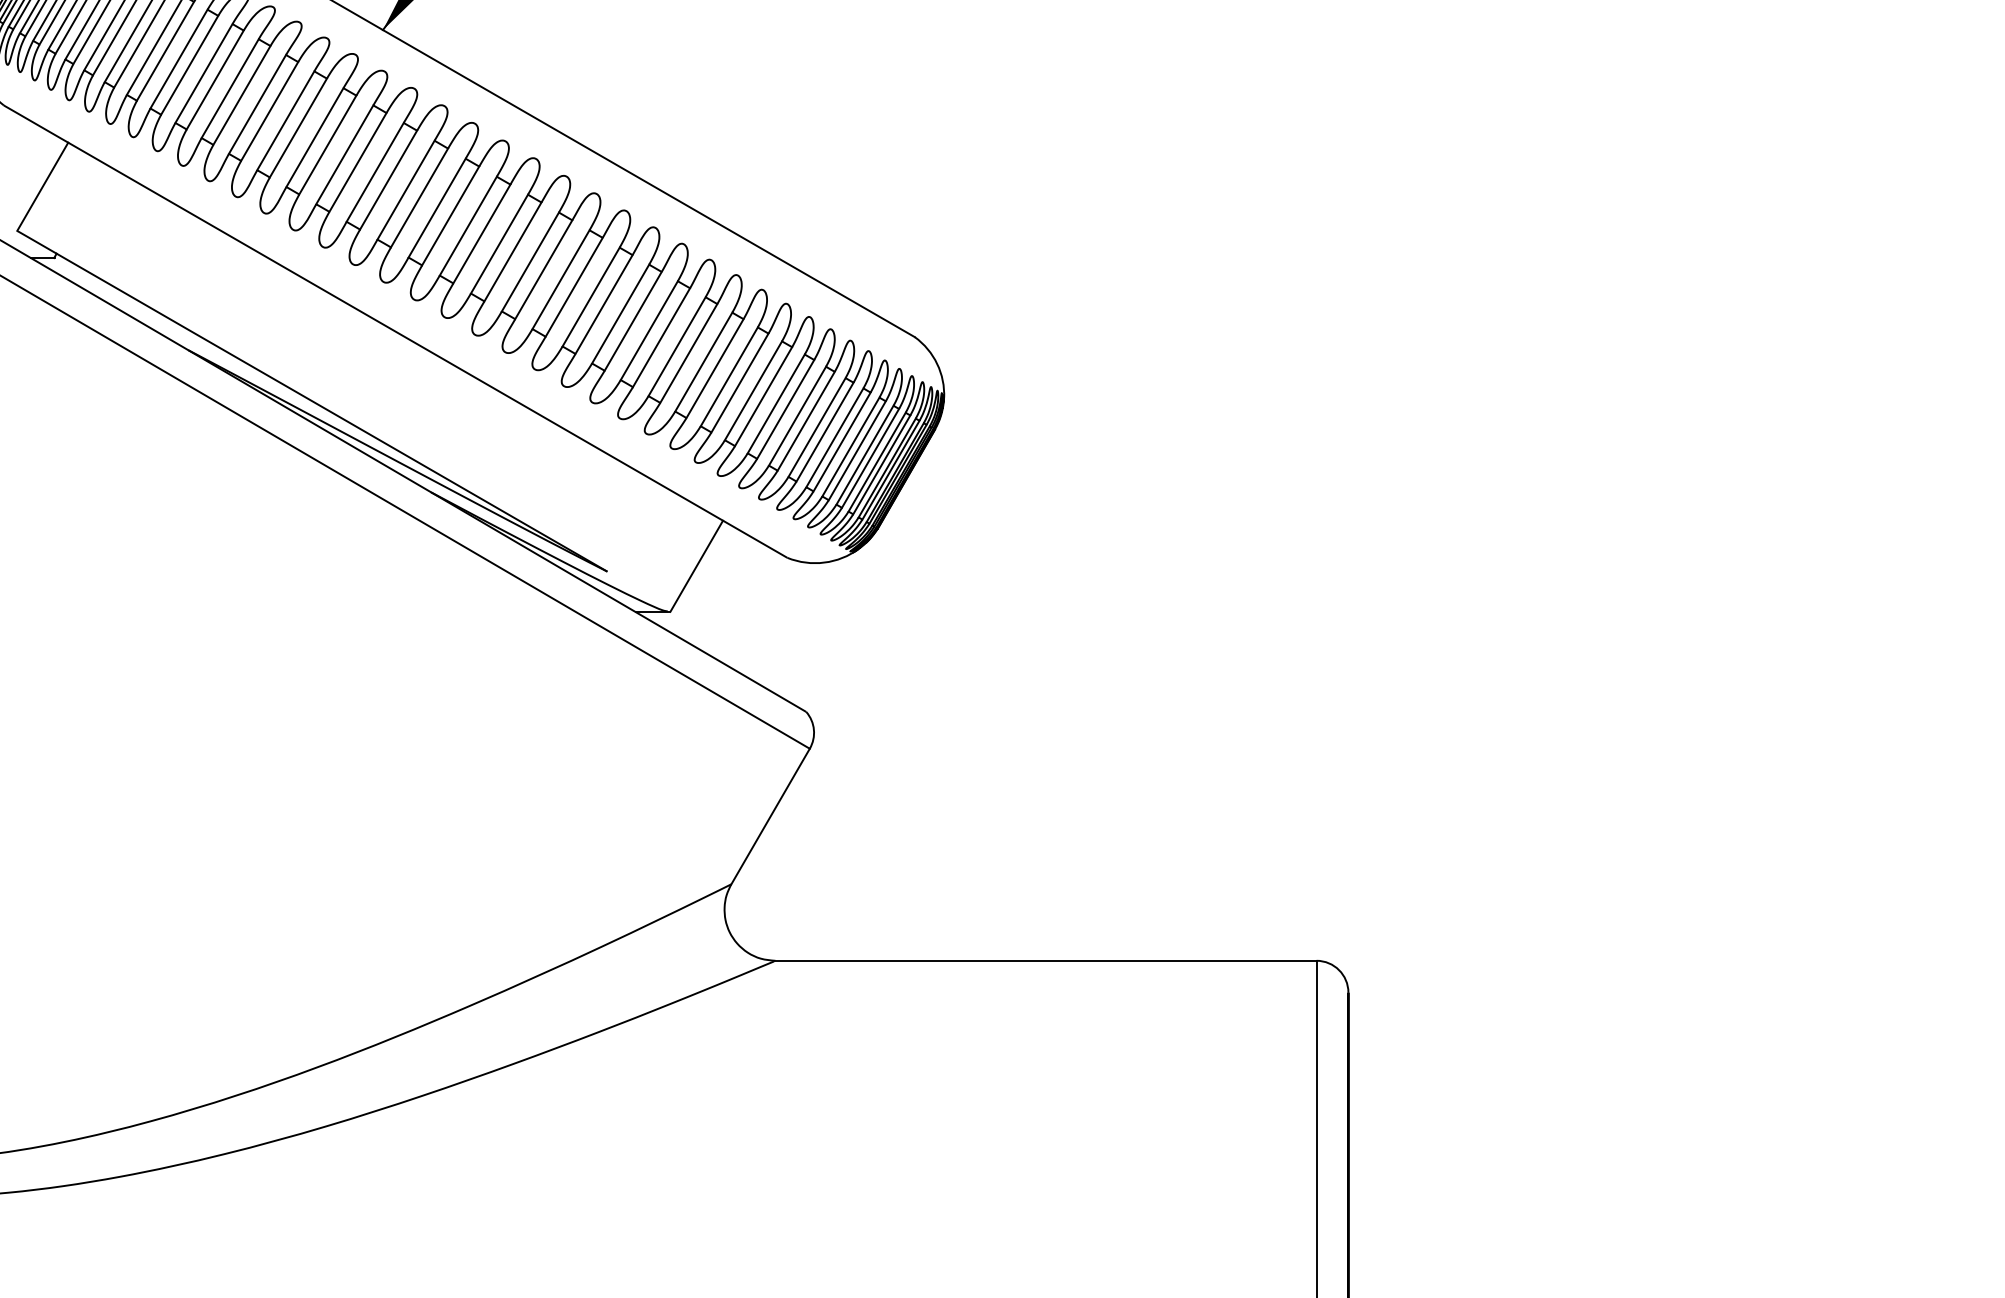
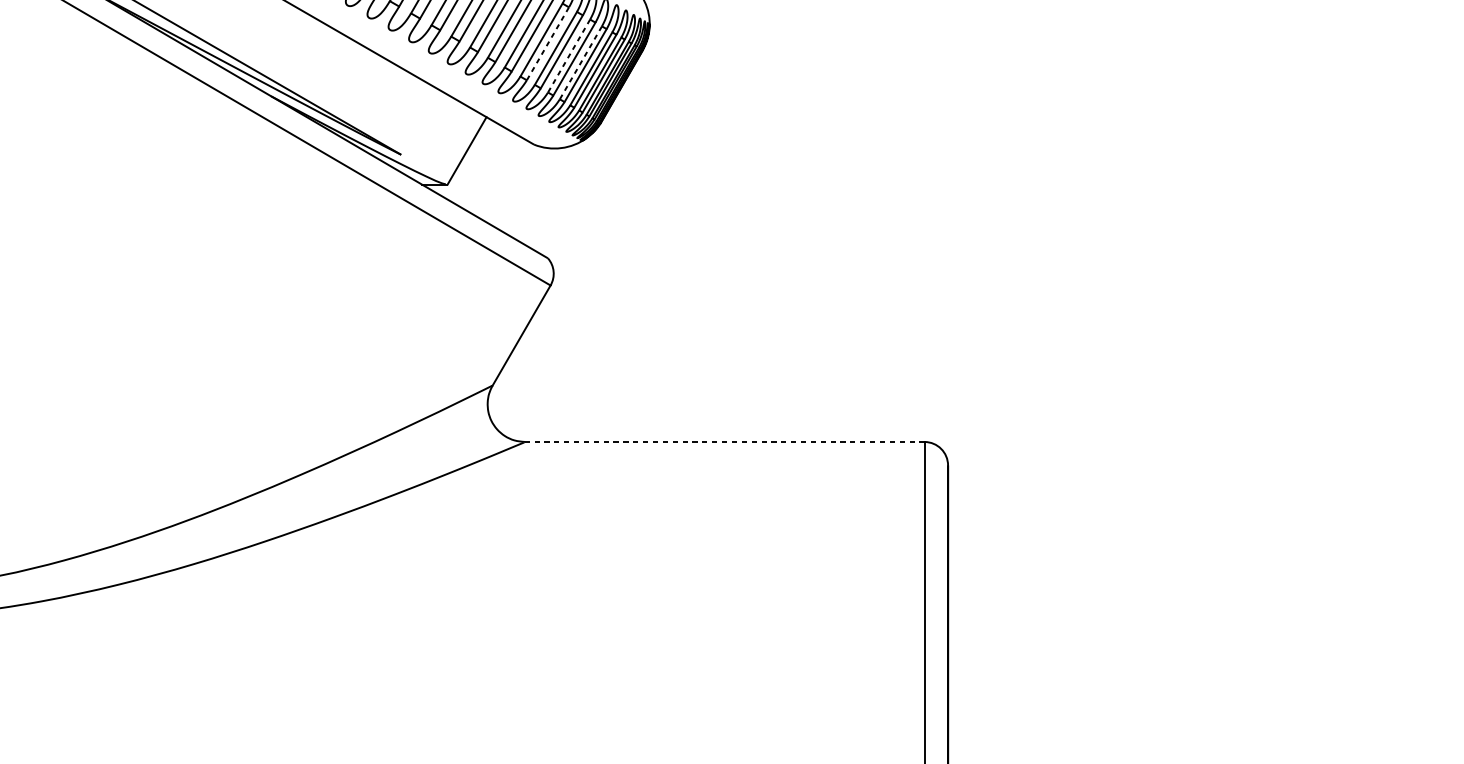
line: (806, 420) -> (548, 43), solid -> dashed
line: (834, 438) -> (568, 56), solid -> dashed
line: (850, 447) -> (580, 63), solid -> dashed
line: (1044, 960) -> (723, 441), solid -> dashed

